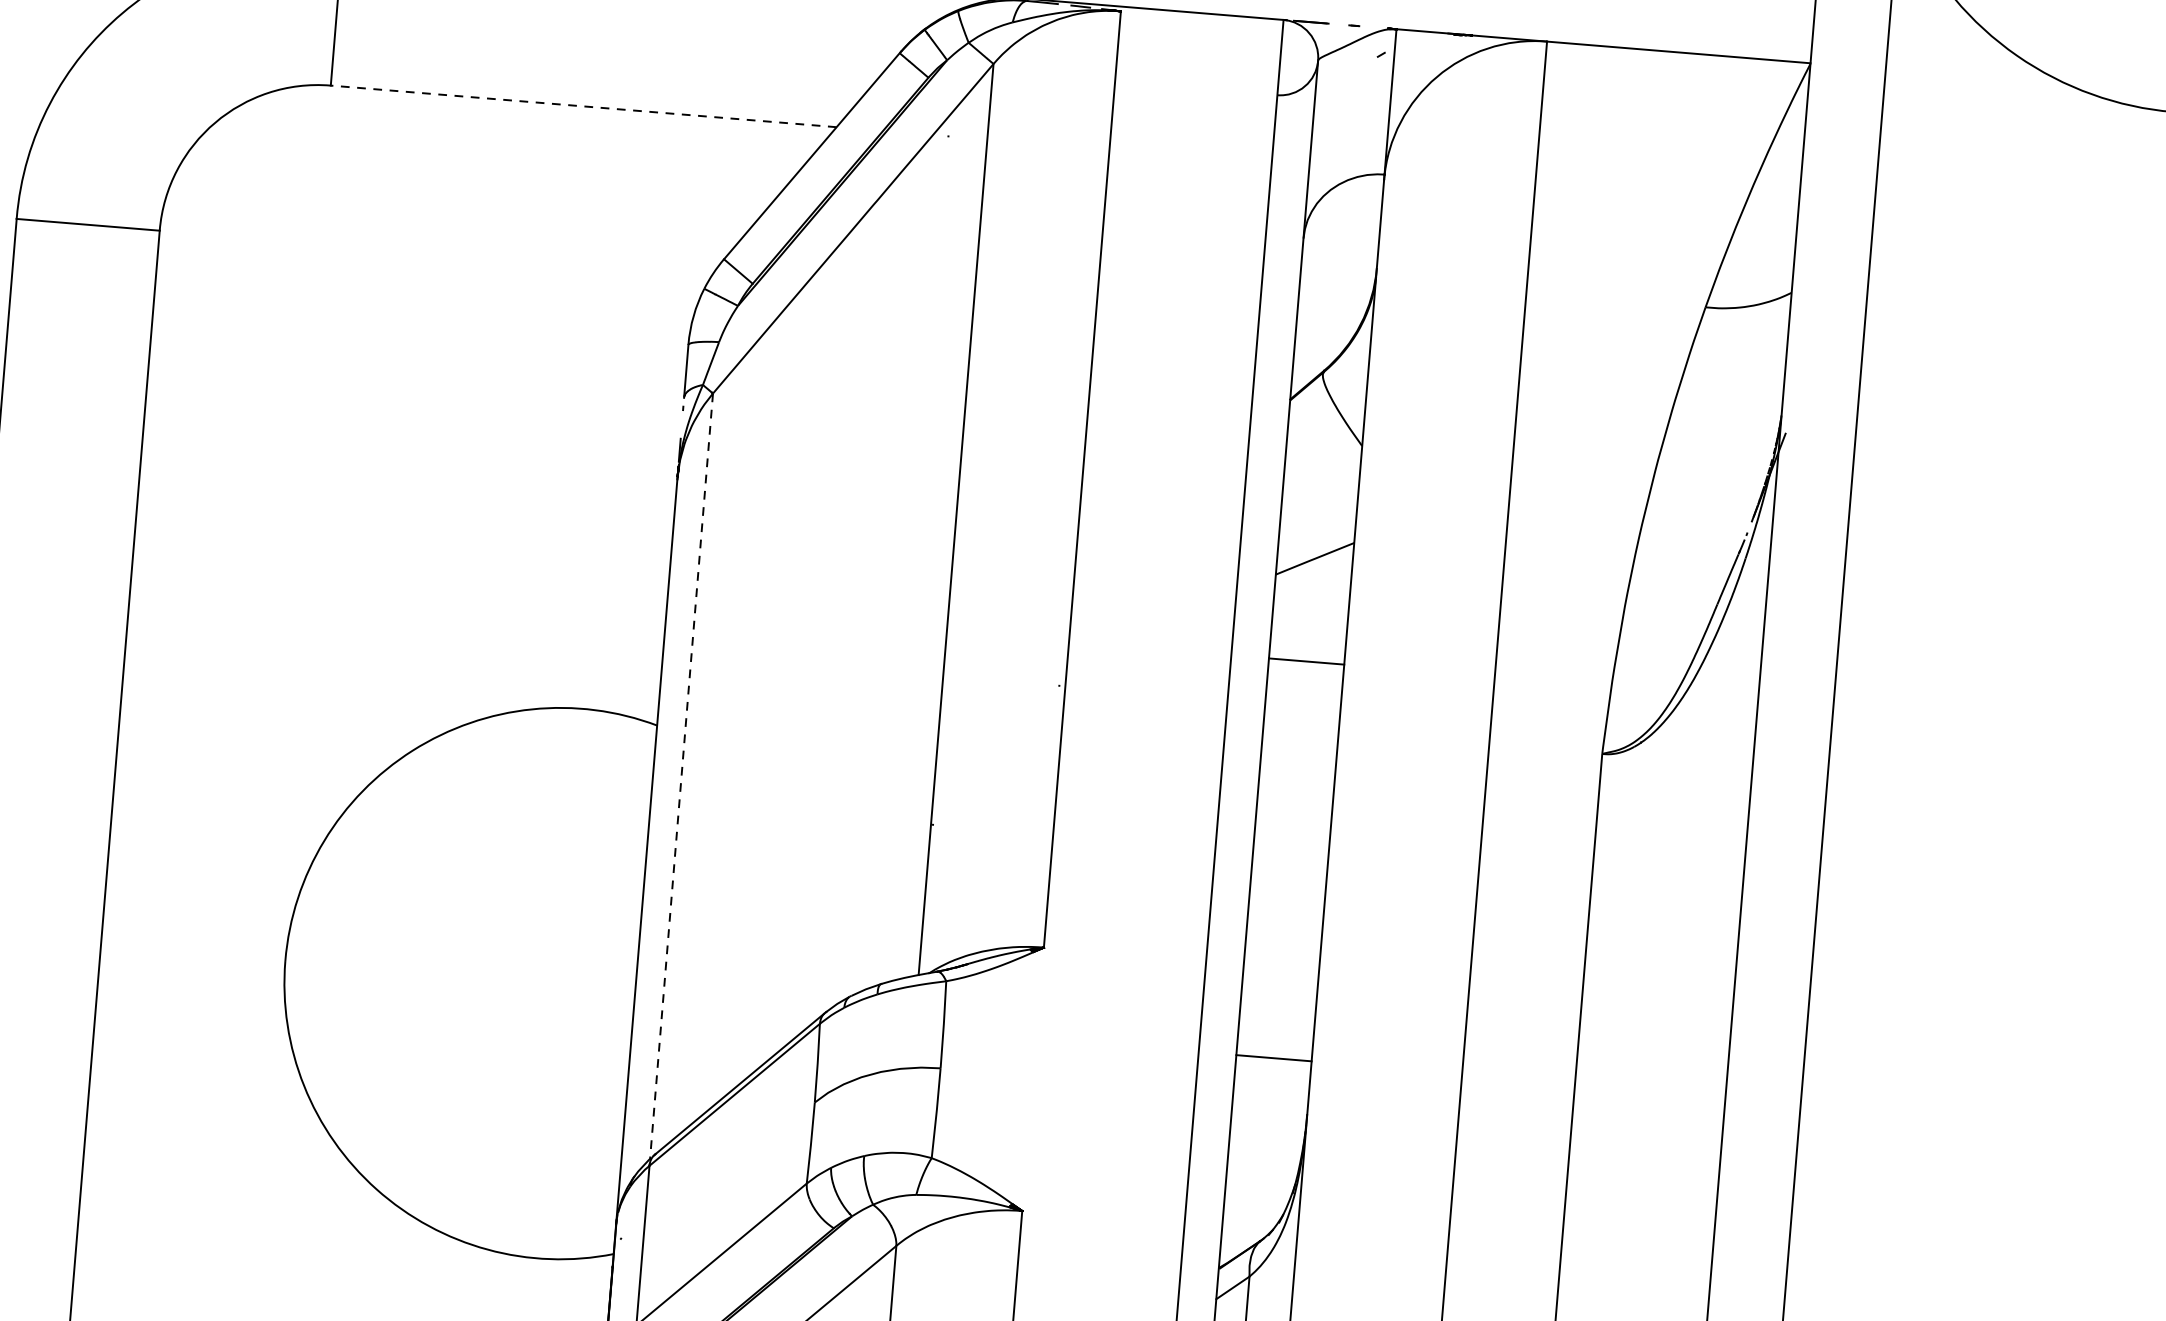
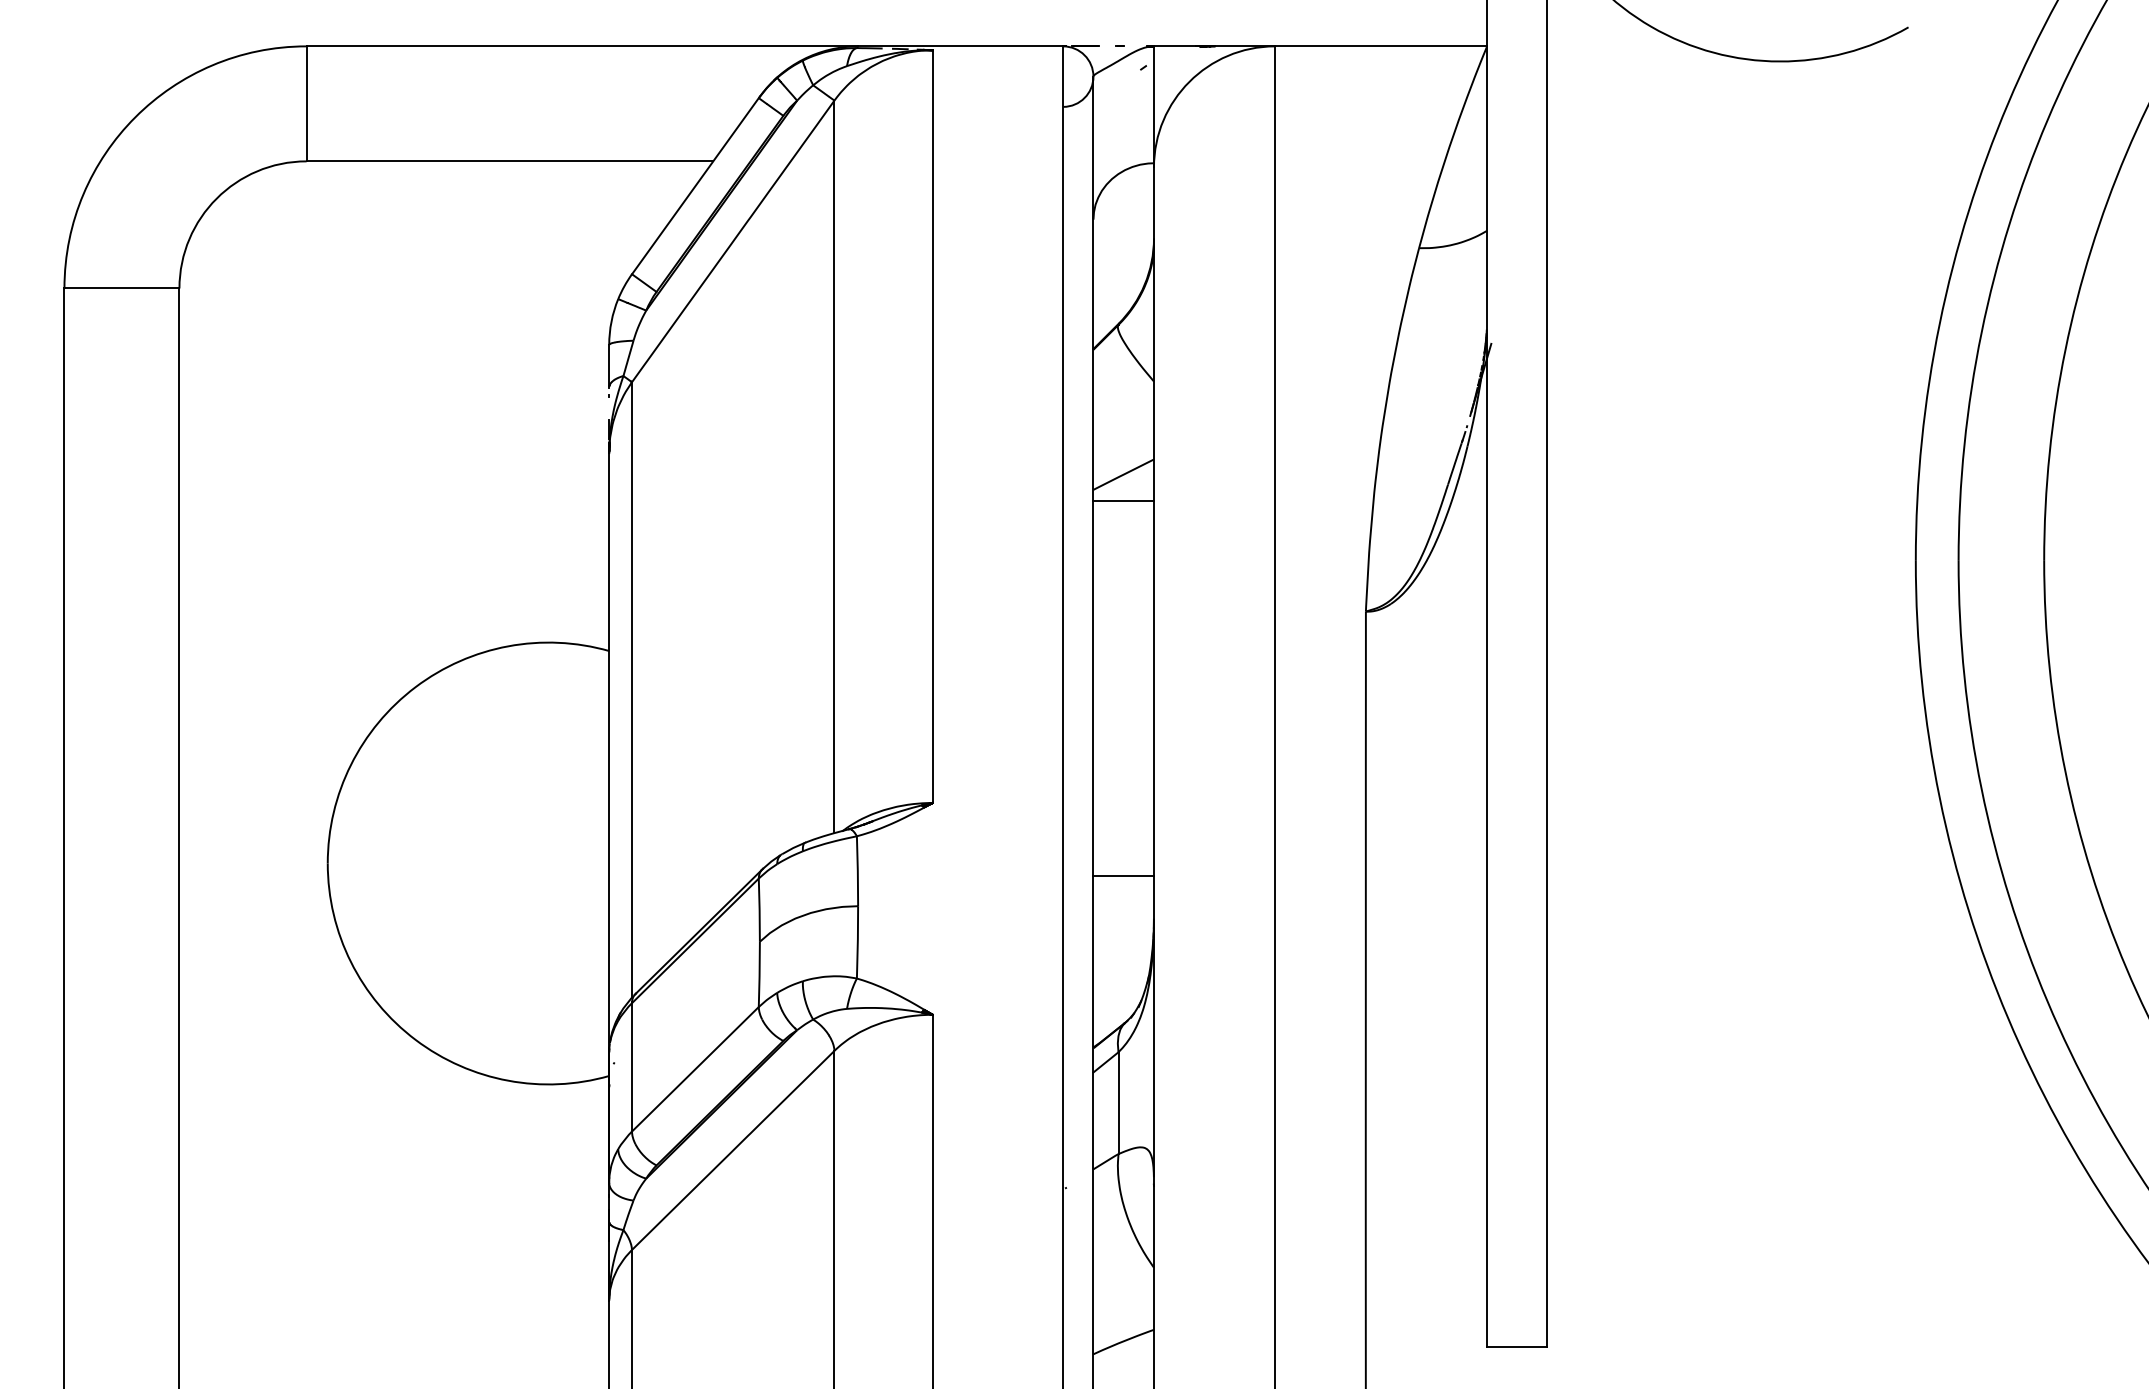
line: (583, 106) -> (509, 161), dashed -> solid
line: (1306, 661) -> (1123, 501), moved
line: (682, 775) -> (632, 689), dashed -> solid

